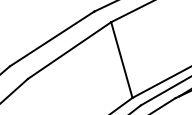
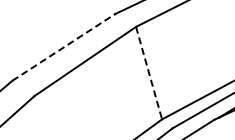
line: (52, 39) -> (64, 47), solid -> dashed
line: (122, 60) -> (149, 73), solid -> dashed

